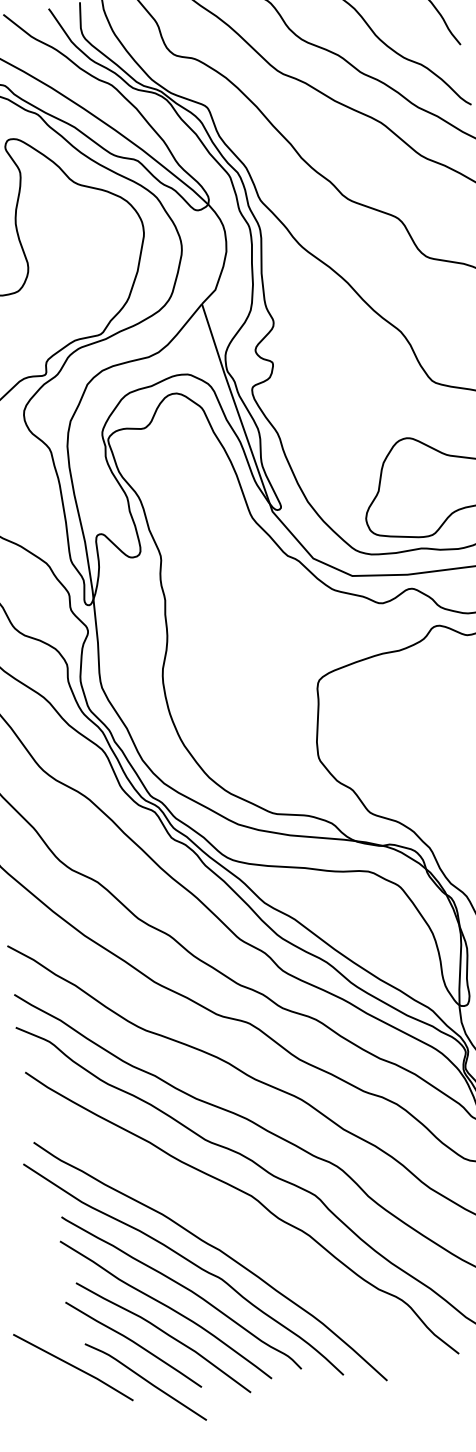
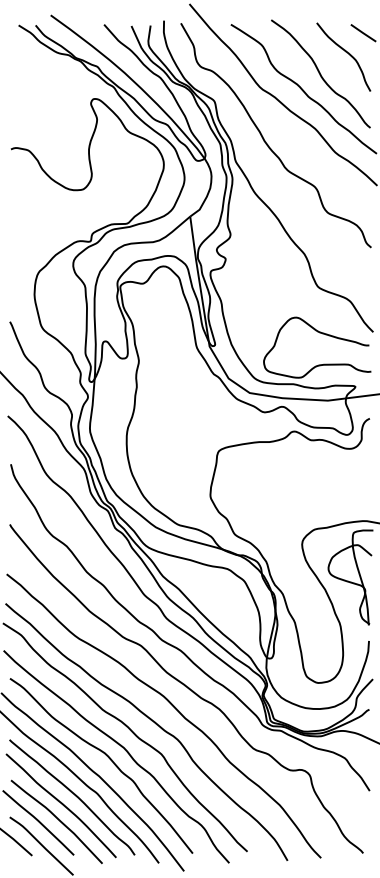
curve: (229, 1218) -> (108, 758), added

